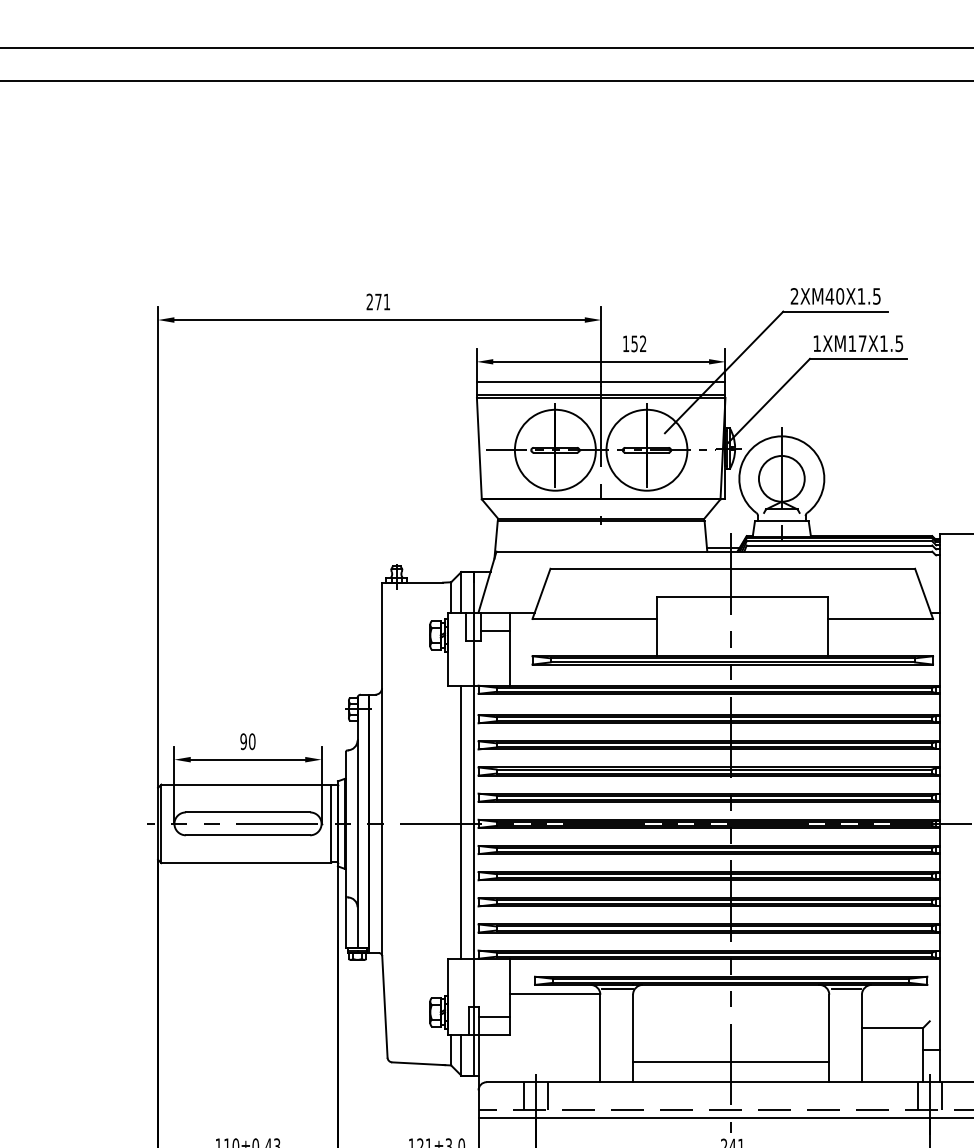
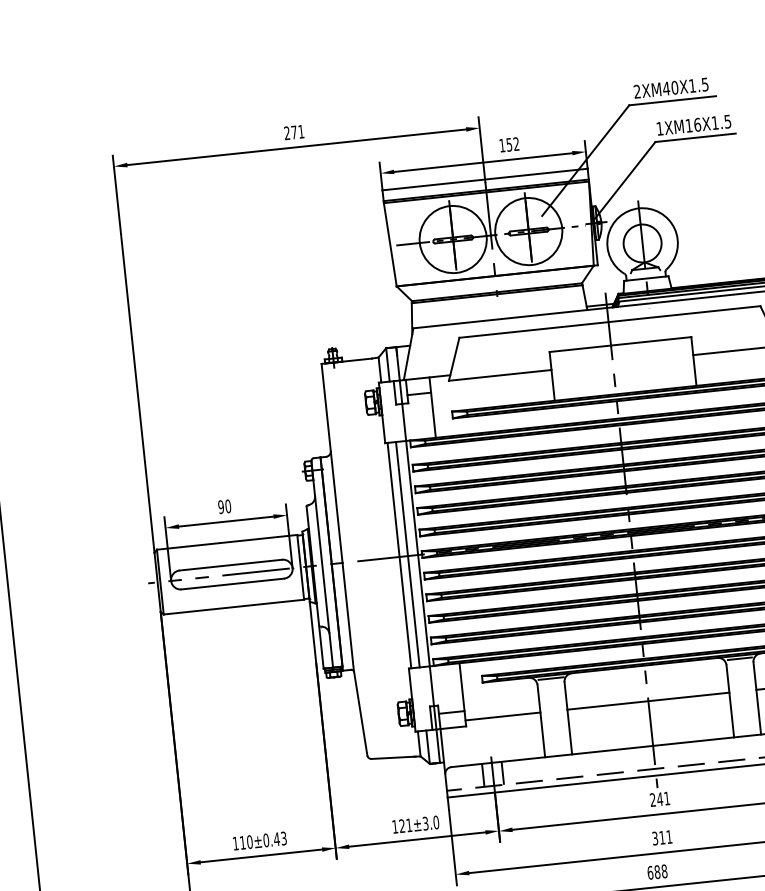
text: (862, 343) -> (697, 124), 1XM17X1.5 -> 1XM16X1.5
line: (451, 821) -> (399, 554), added
line: (554, 994) -> (502, 716), moved
line: (731, 1062) -> (648, 701), moved

